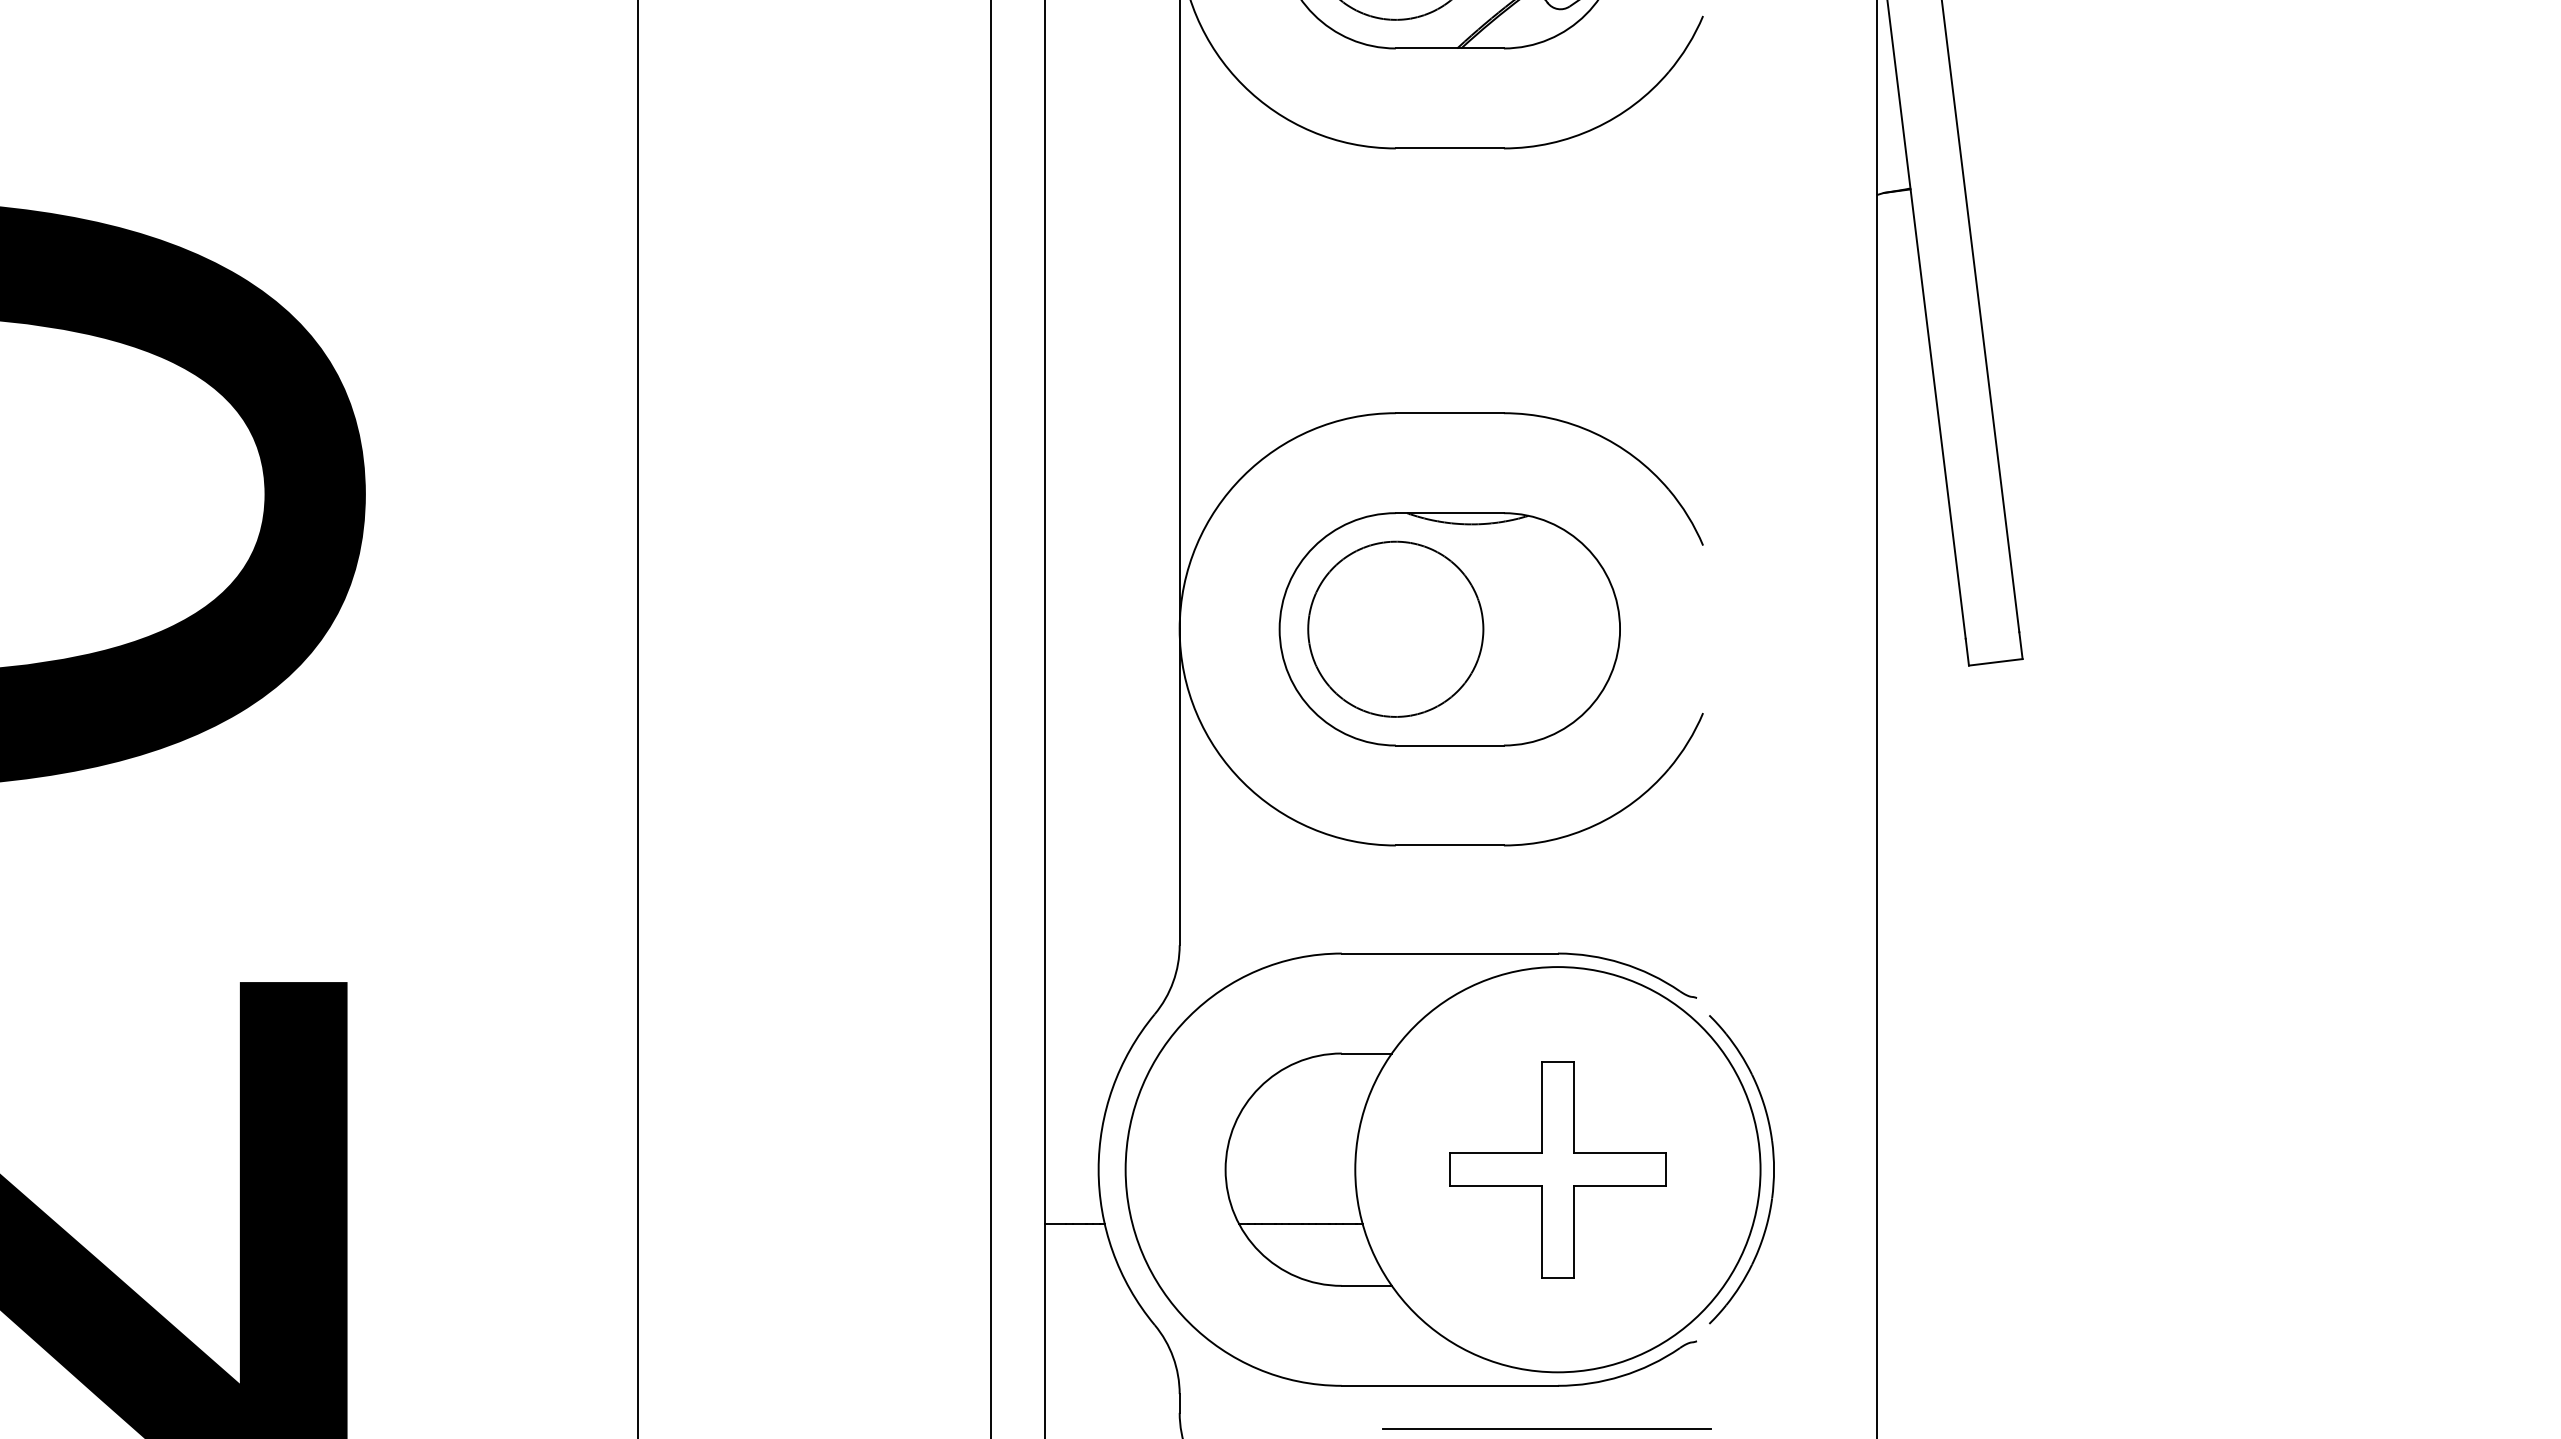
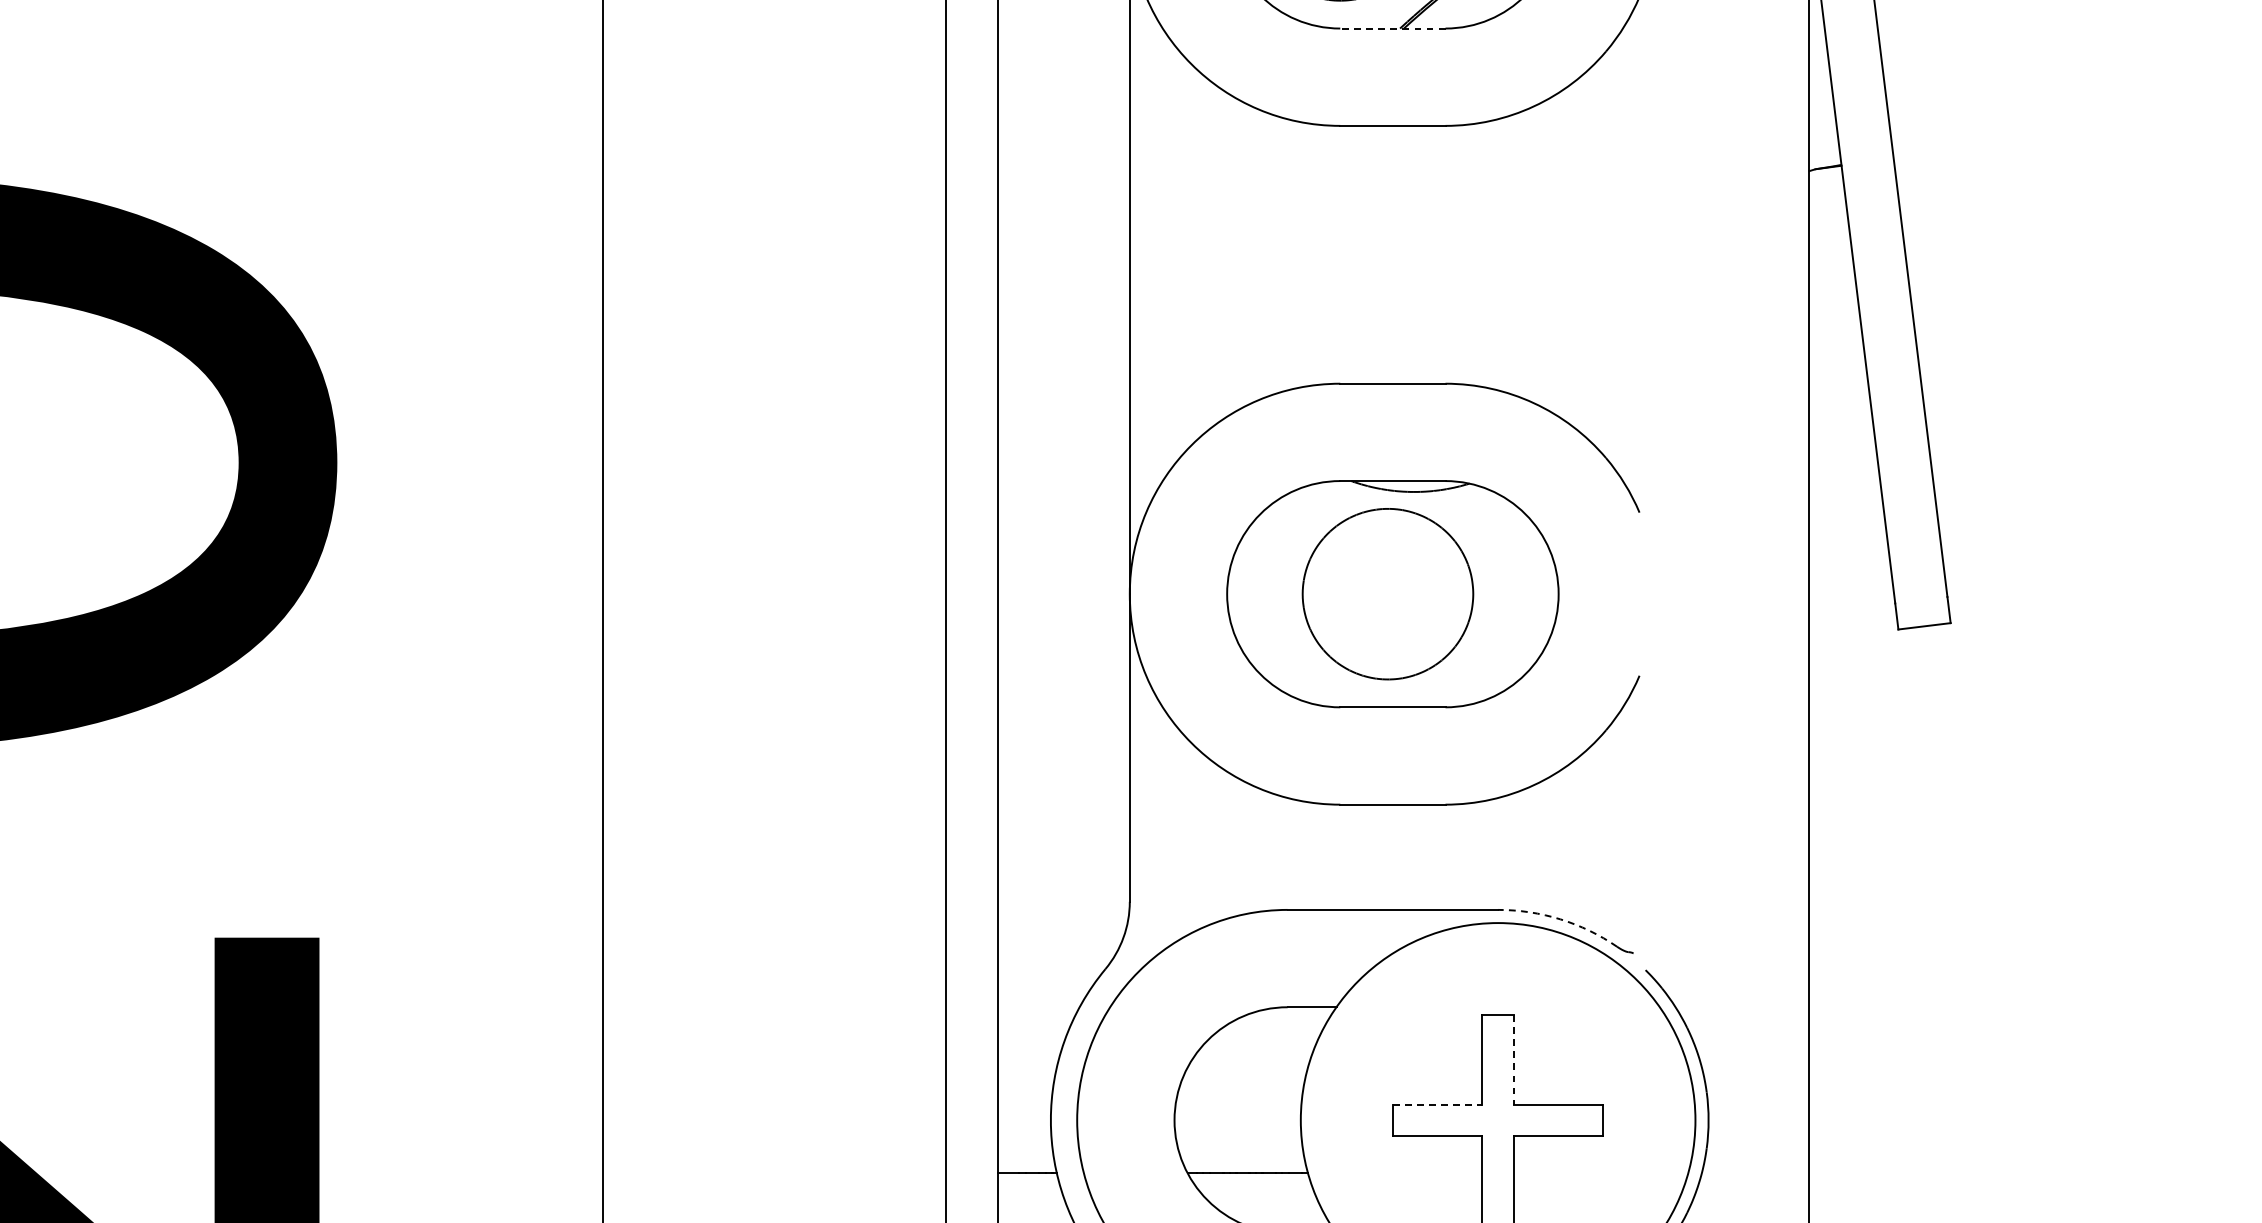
line: (1449, 48) -> (1392, 28), solid -> dashed
part: (1395, 628) -> (1387, 593), moved
arc: (1621, 963) -> (1560, 919), solid -> dashed
line: (1574, 1107) -> (1514, 1059), solid -> dashed
line: (1495, 1153) -> (1437, 1104), solid -> dashed

